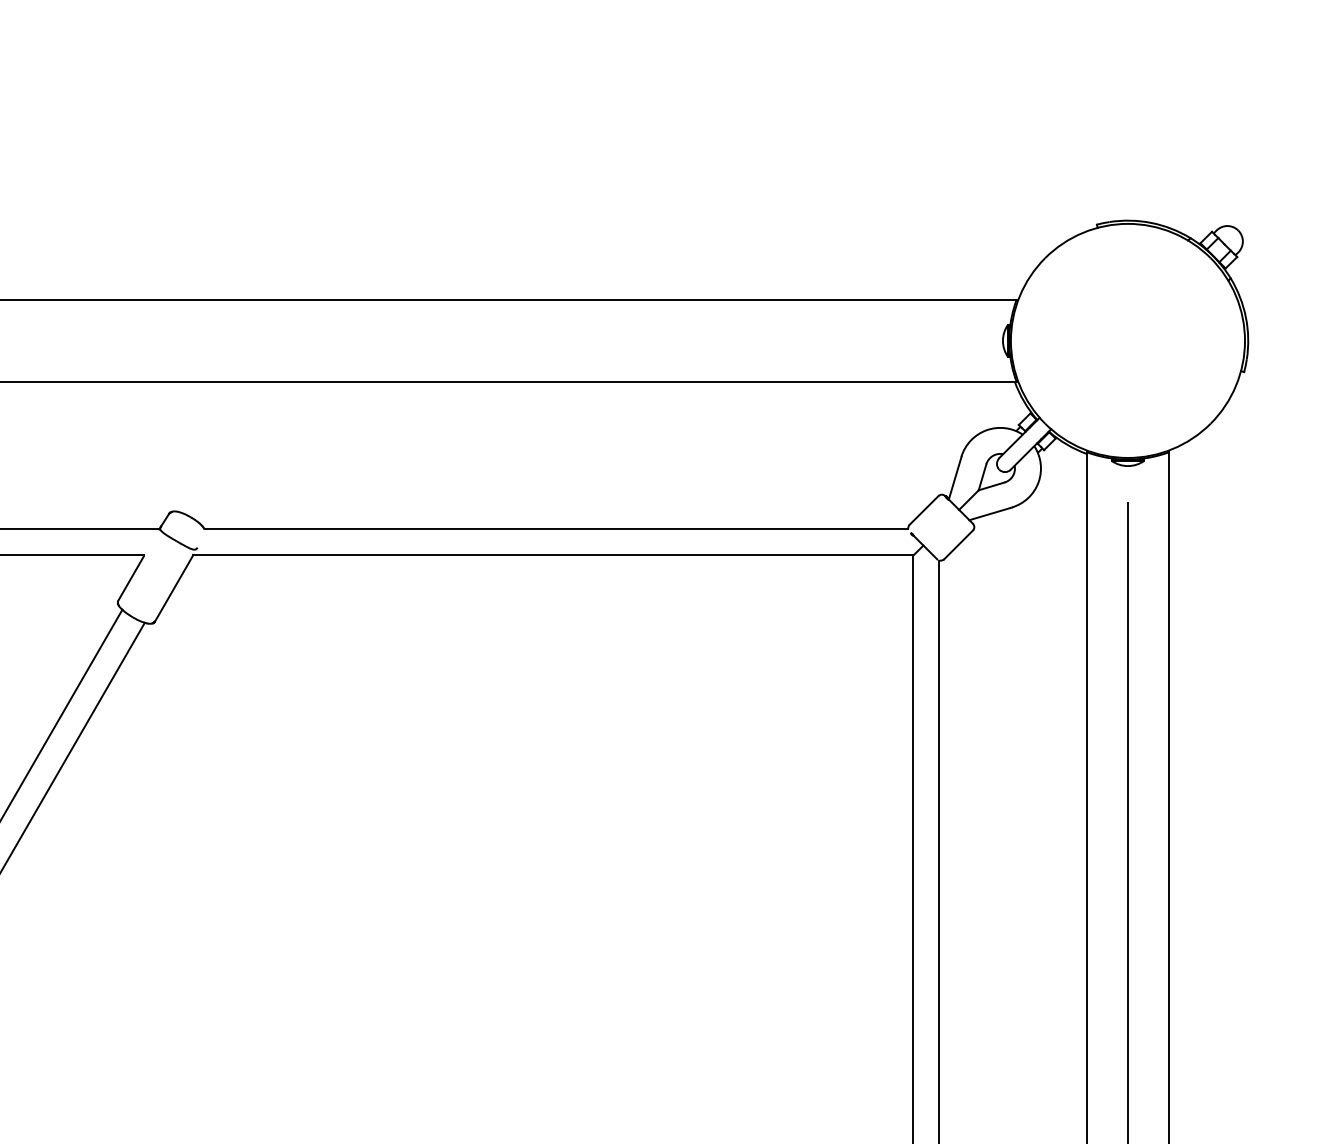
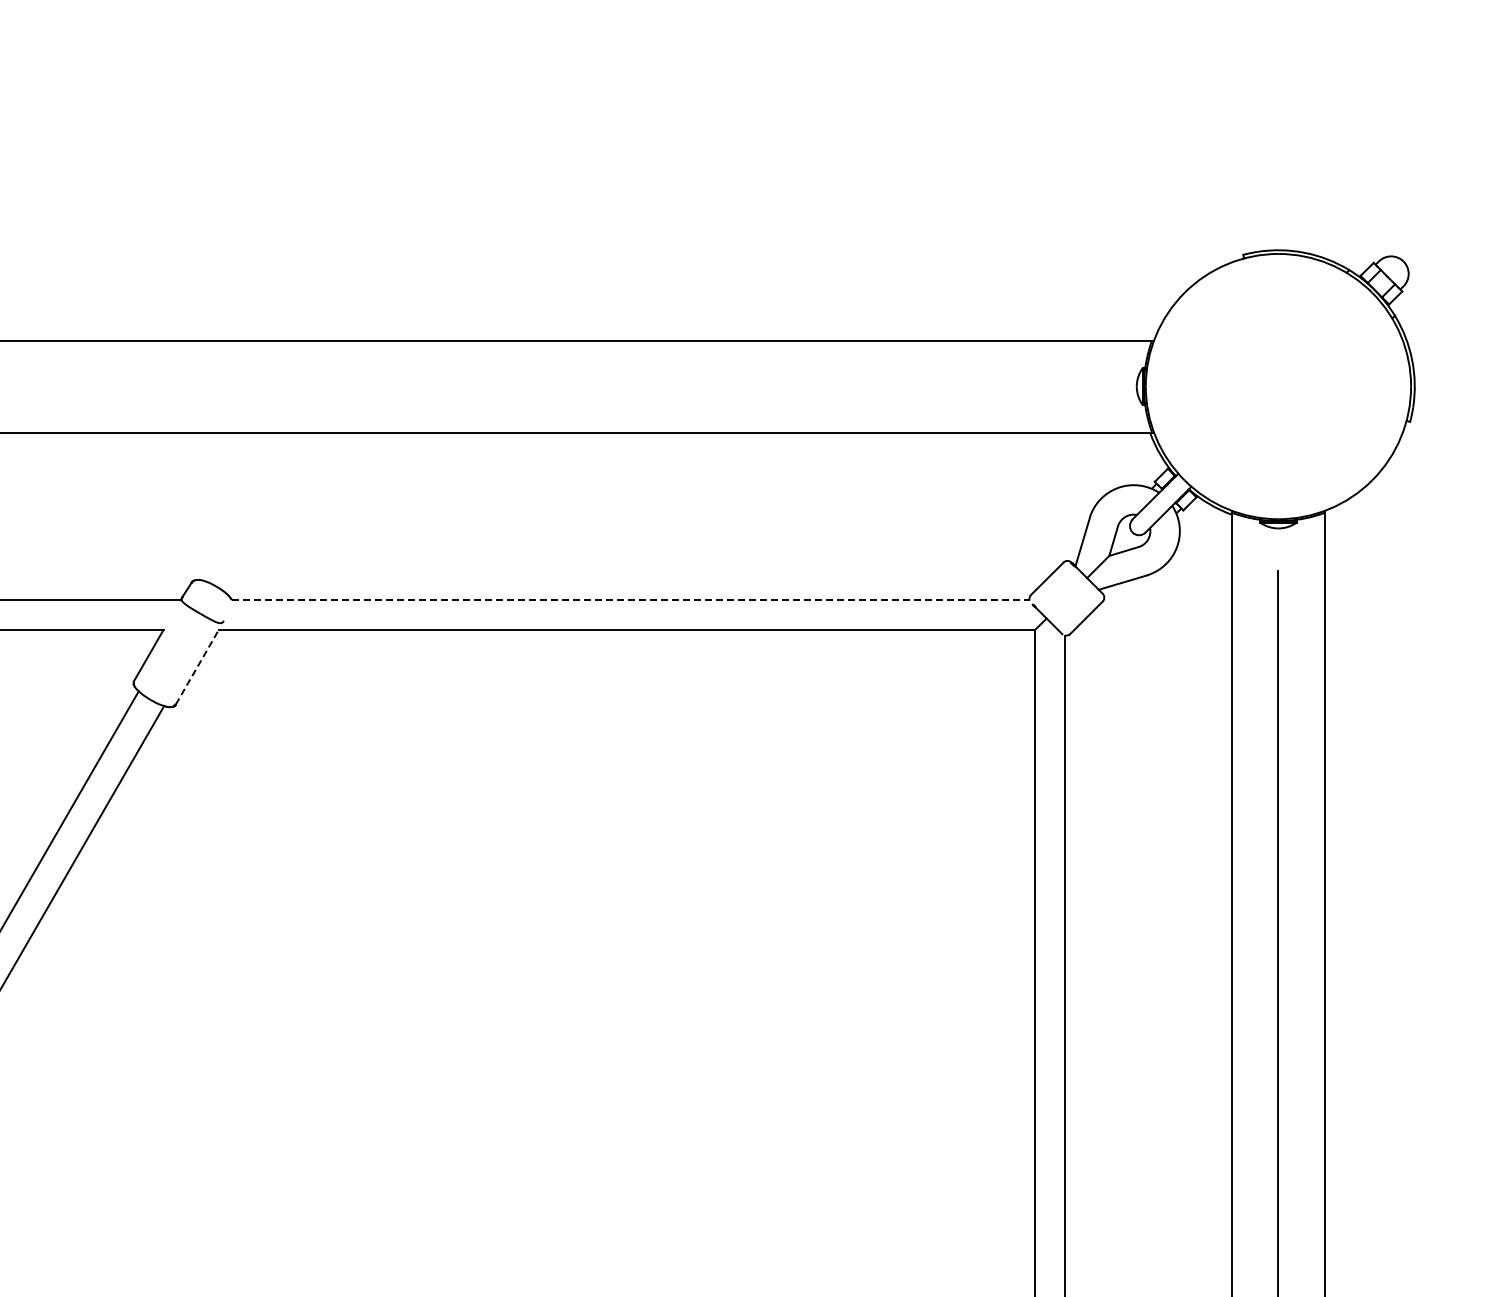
line: (556, 529) -> (630, 600), solid -> dashed
line: (174, 587) -> (197, 666), solid -> dashed

